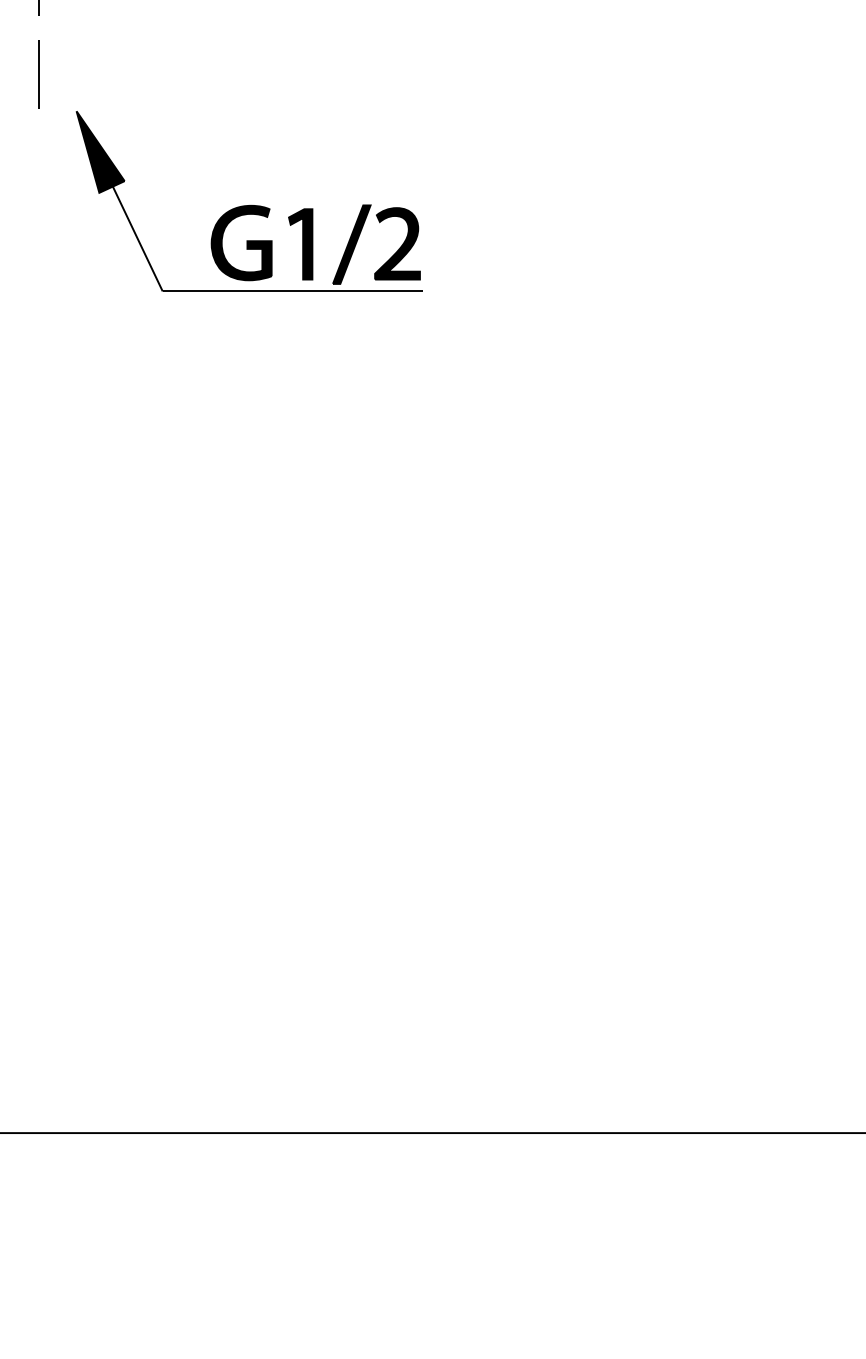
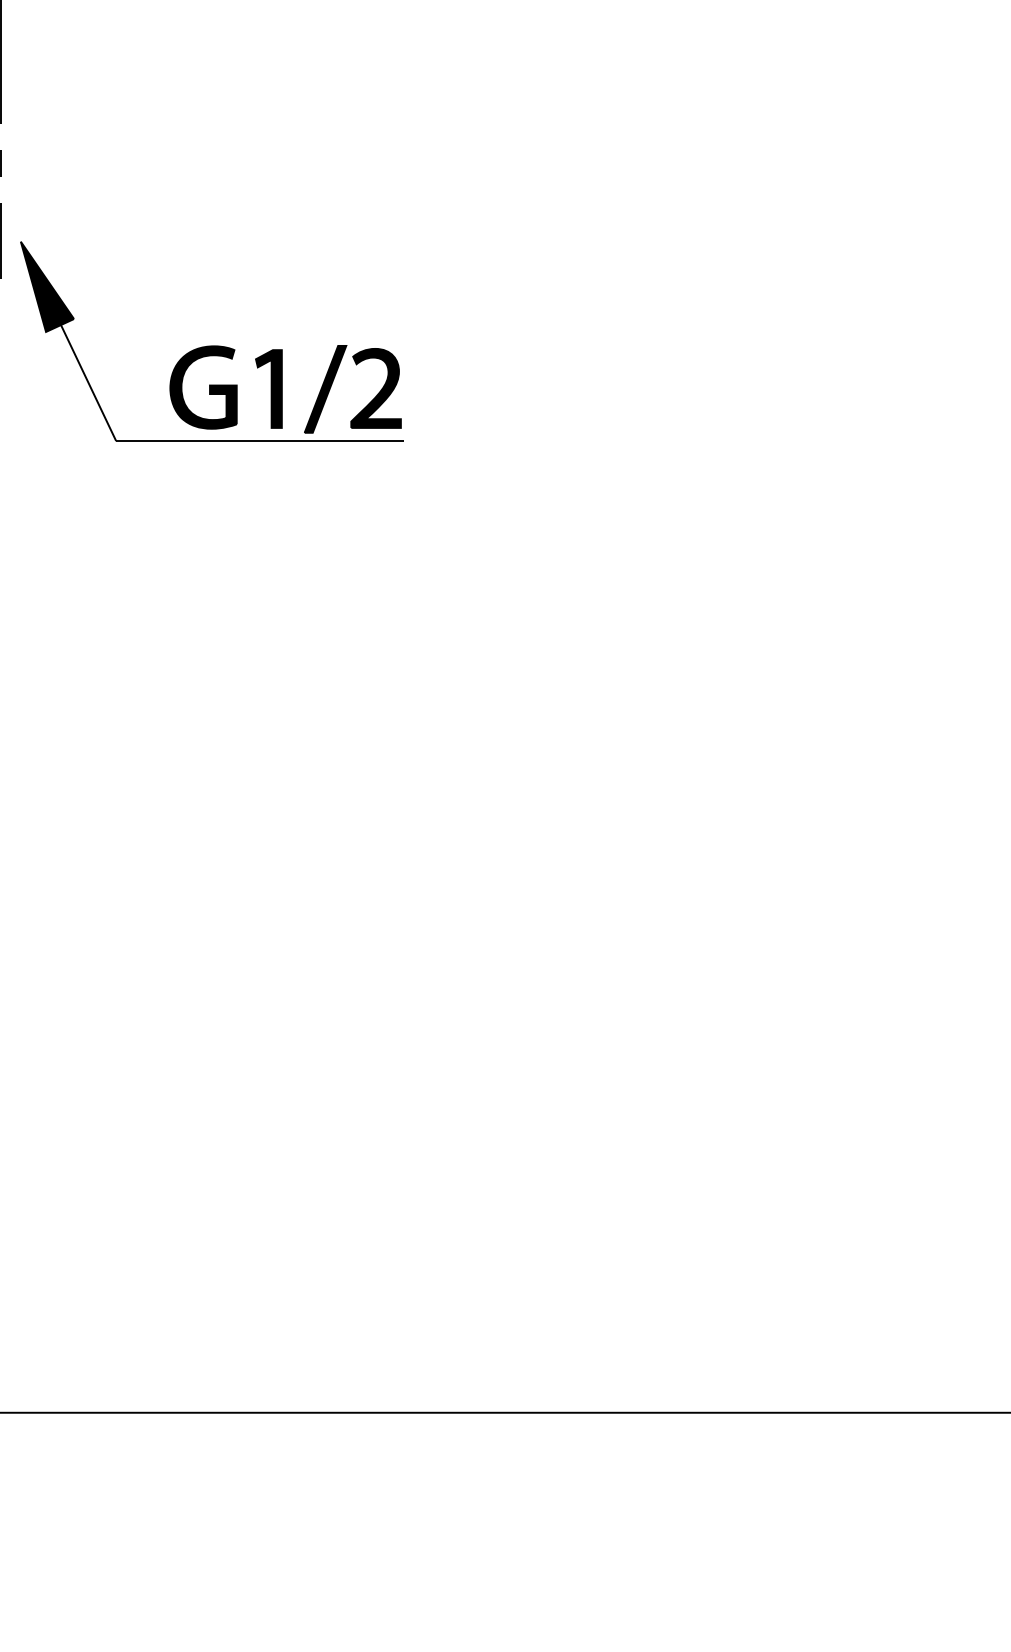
part: (248, 201) -> (211, 341), moved

